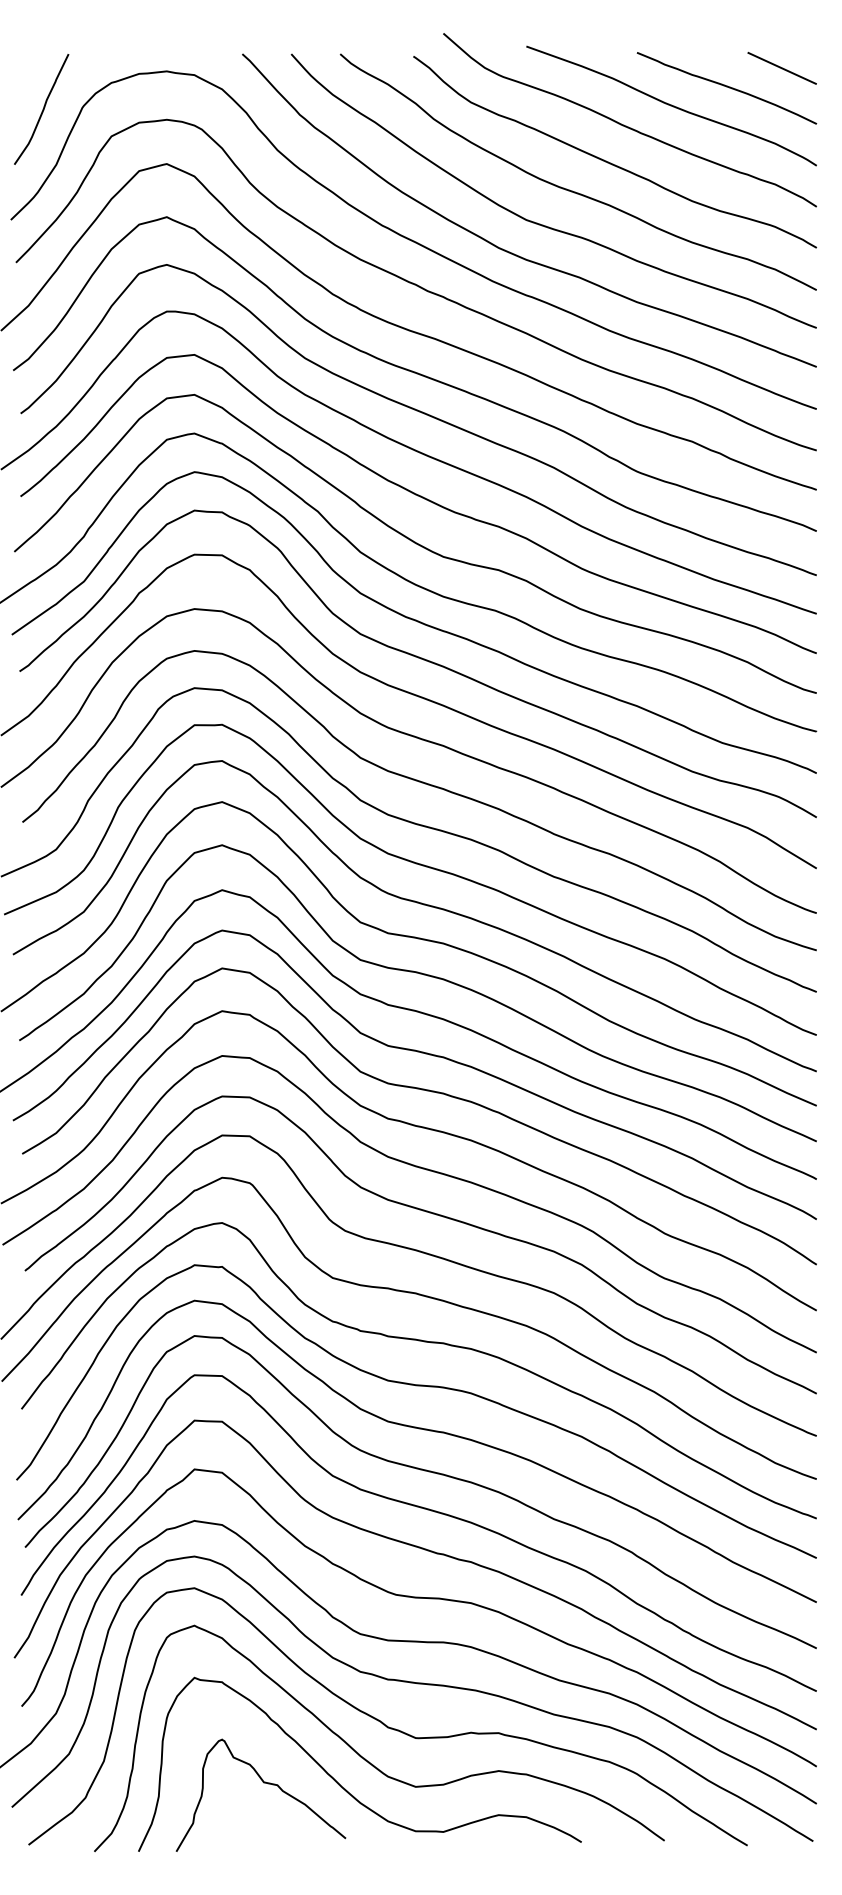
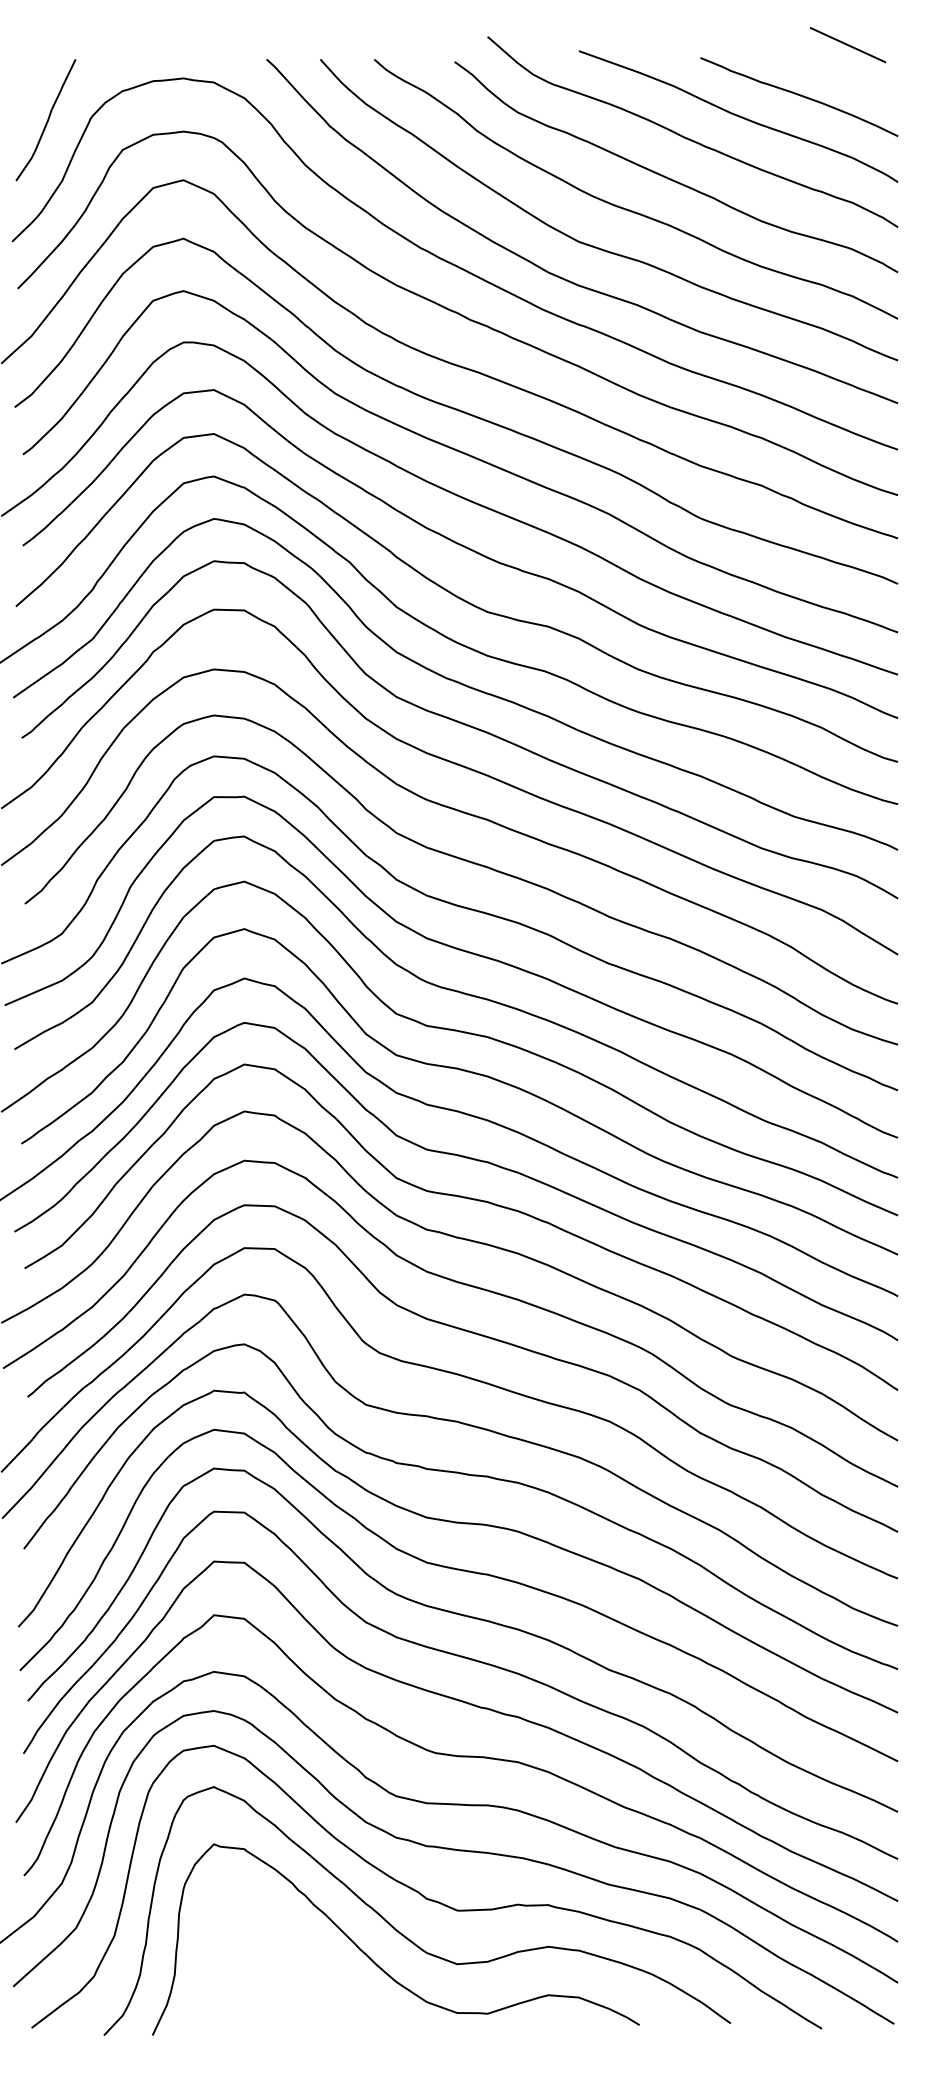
line: (781, 68) -> (847, 45), moved
curve: (264, 1783) -> (290, 1960), removed

